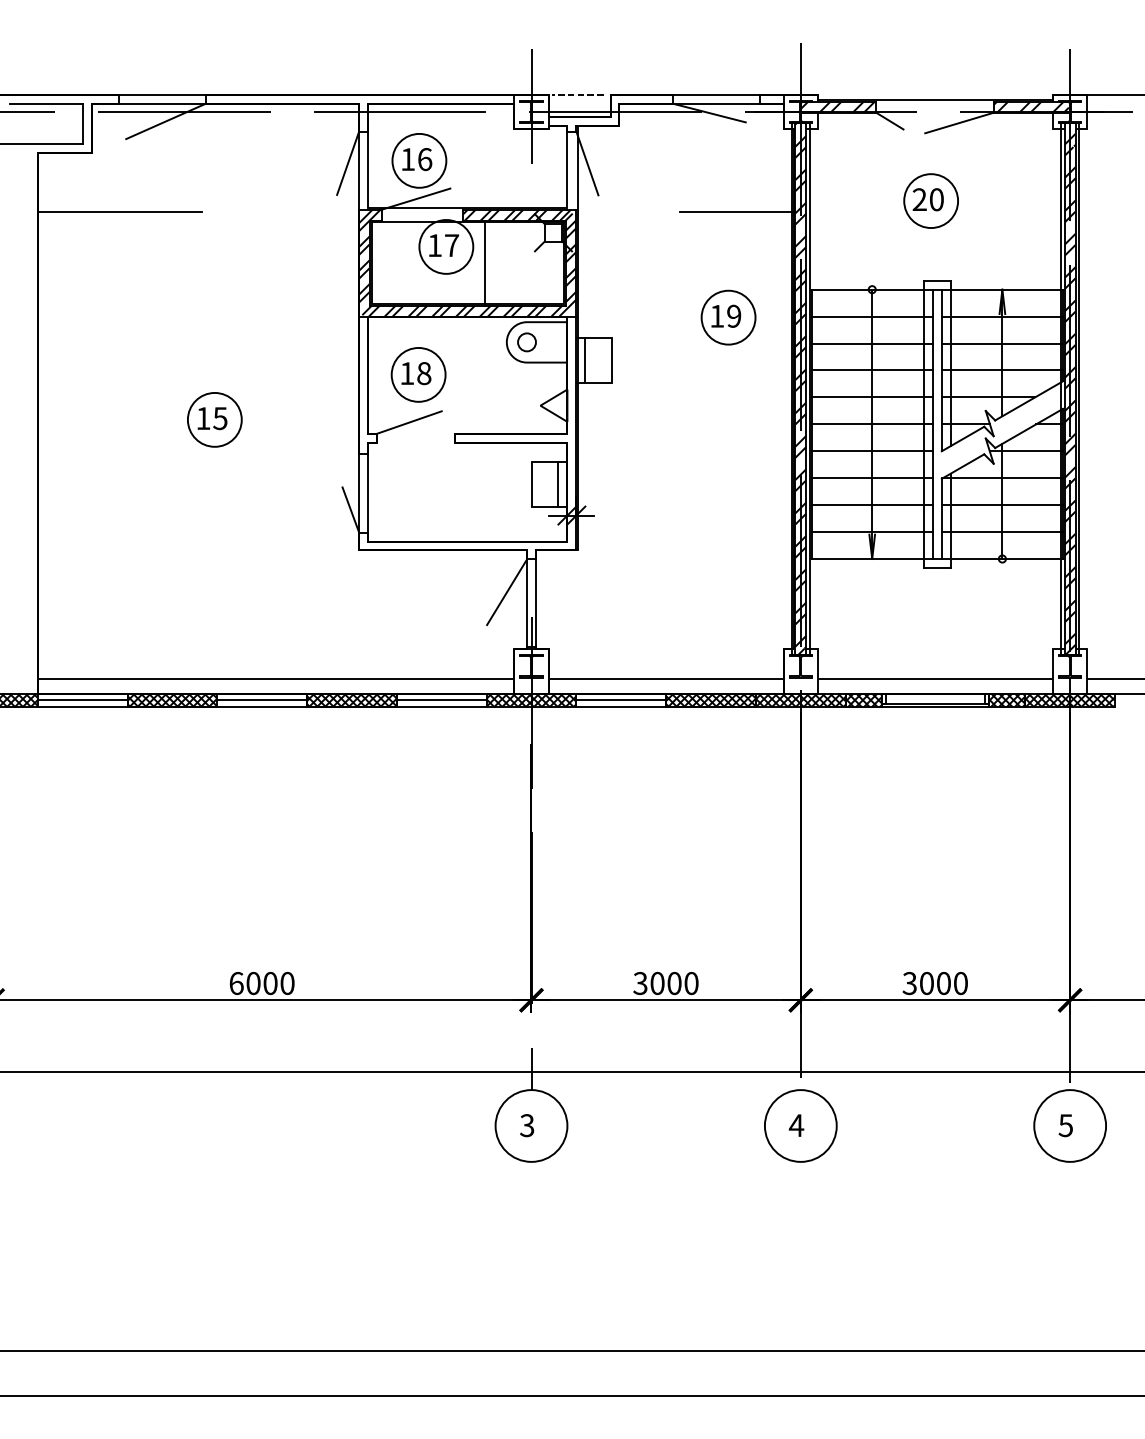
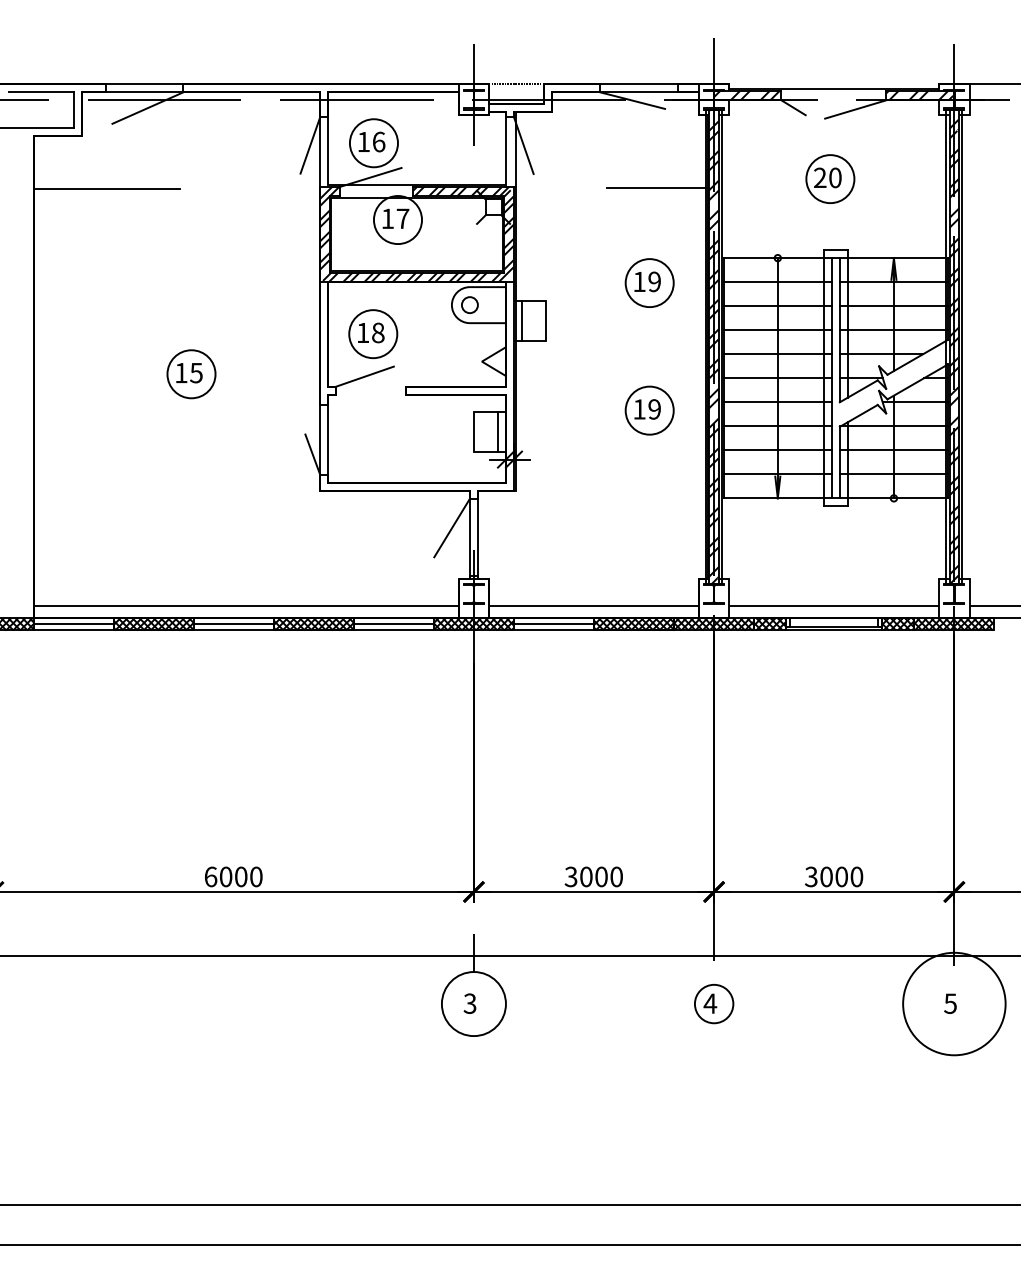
line: (484, 262) -> (432, 233), removed
part: (728, 460) -> (649, 410), added
circle: (800, 1125) -> (713, 1003), size x0.6
circle: (1070, 1125) -> (954, 1003), size x1.6

